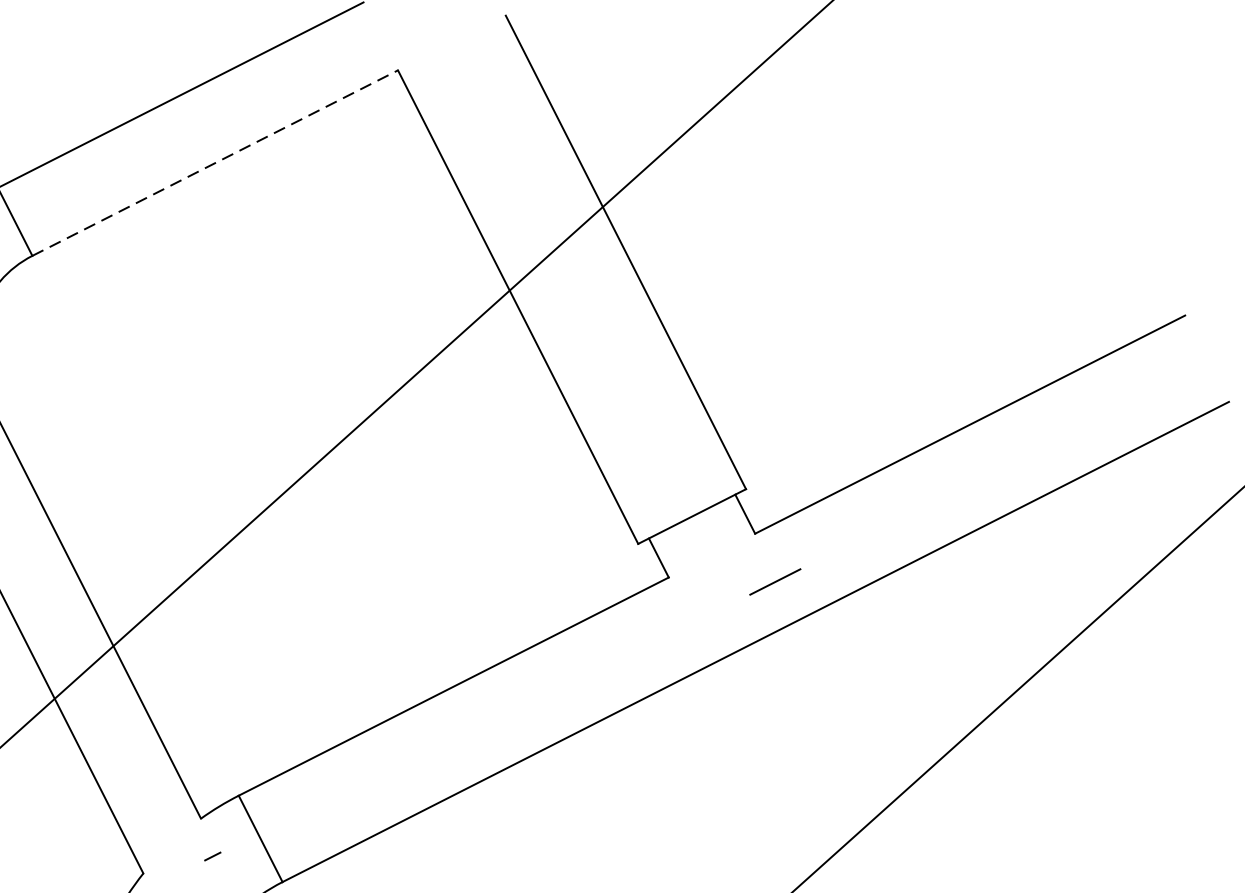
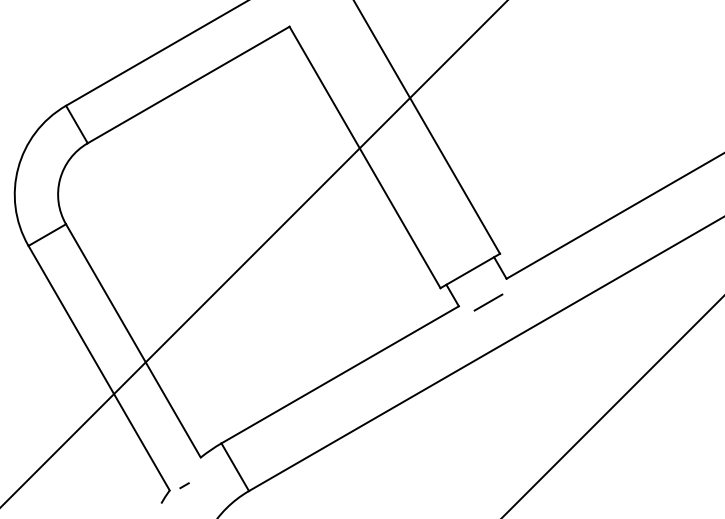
line: (214, 163) -> (188, 85), dashed -> solid
line: (775, 581) -> (488, 302), moved
line: (212, 856) -> (184, 485), moved

